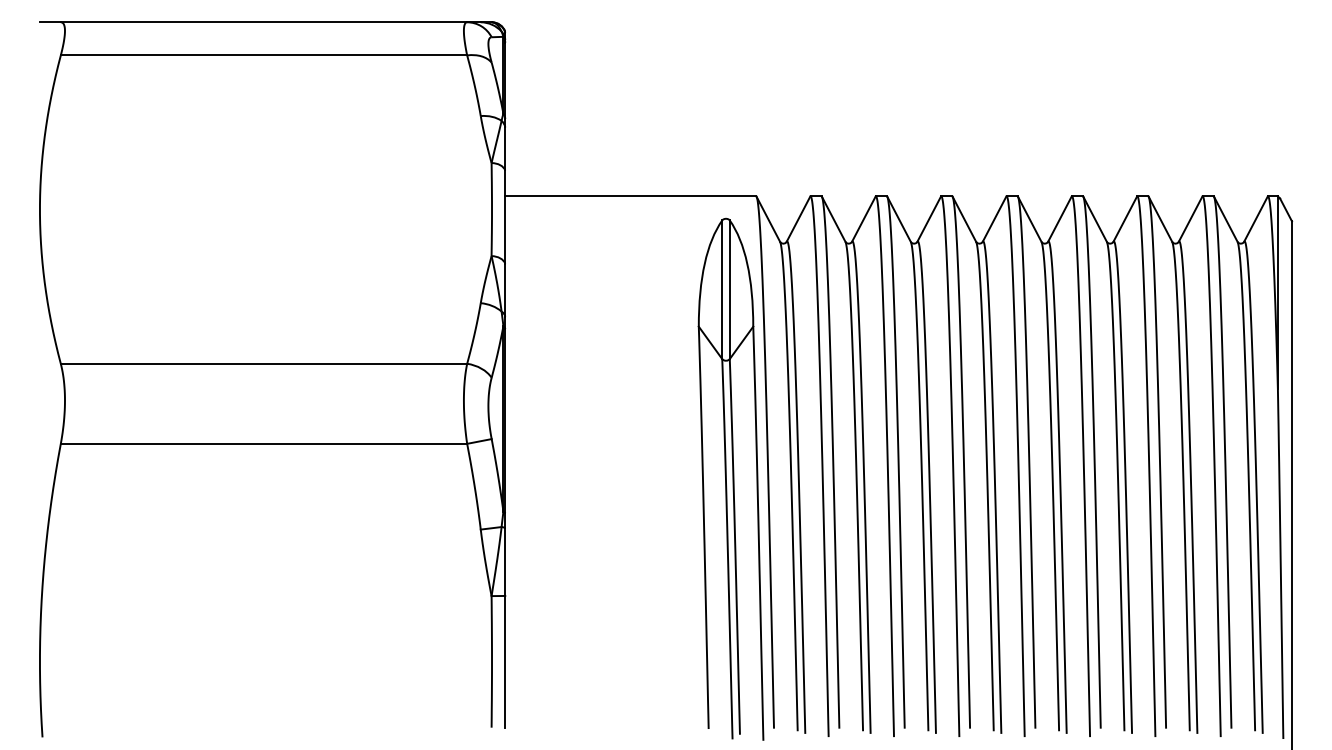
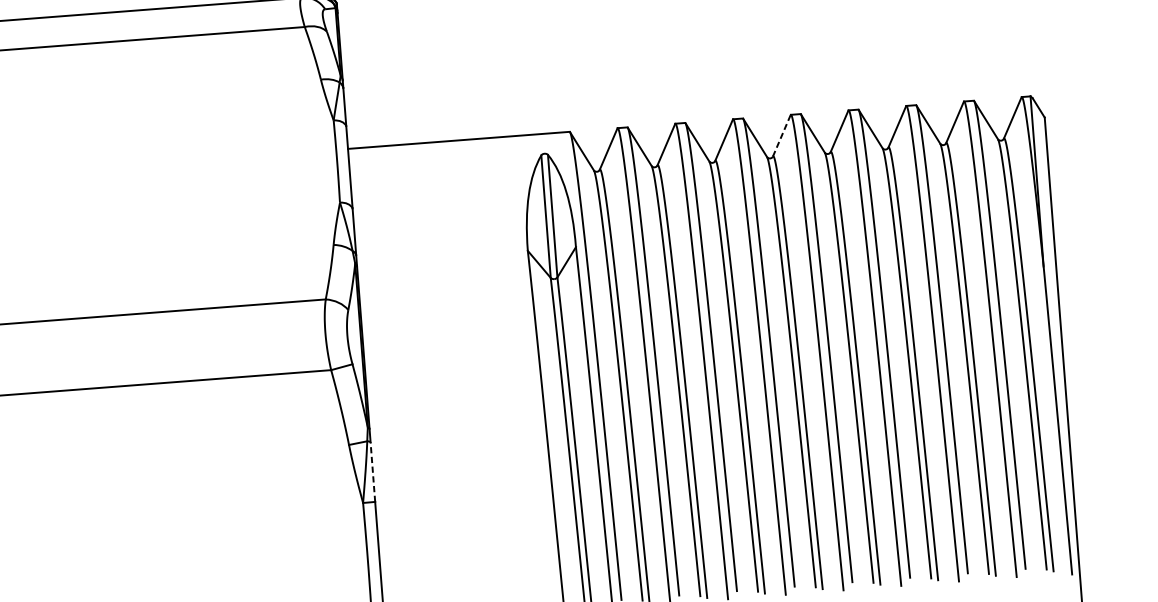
line: (994, 218) -> (781, 135), solid -> dashed
line: (505, 562) -> (373, 472), solid -> dashed

